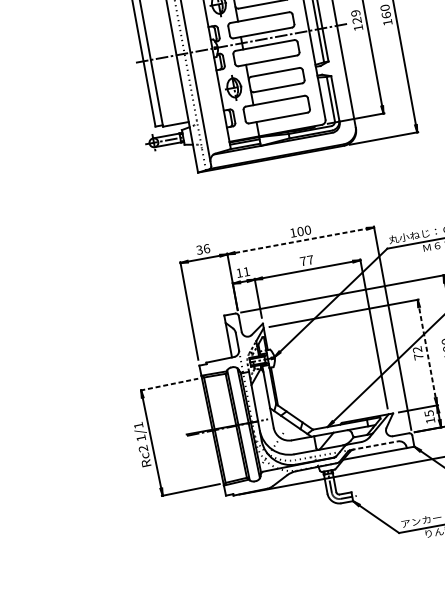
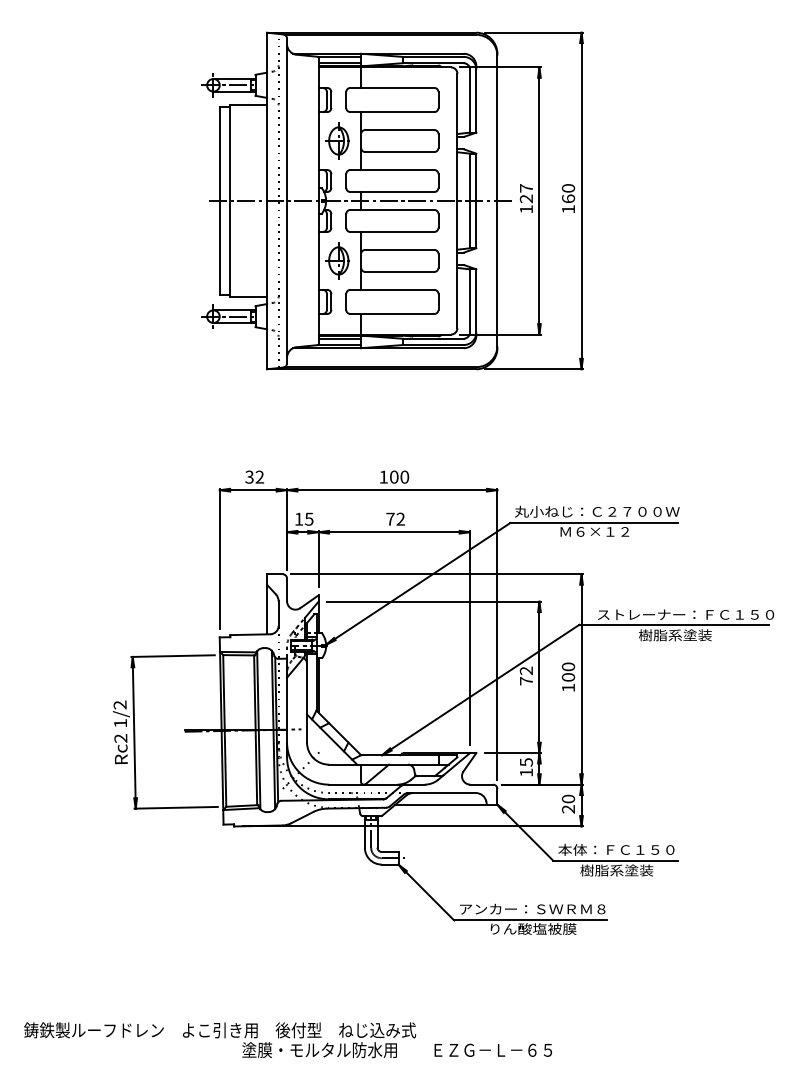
text: (355, 13) -> (525, 188), 129 -> 127
line: (301, 241) -> (392, 490), dashed -> solid
text: (206, 248) -> (259, 476), 36 -> 32
text: (310, 259) -> (400, 518), 77 -> 72
text: (246, 271) -> (309, 518), 11 -> 15
line: (427, 352) -> (539, 677), dashed -> solid
line: (169, 384) -> (173, 656), dashed -> solid
text: (138, 425) -> (119, 704), 1/1 -> 1/2
line: (374, 445) -> (442, 793), dashed -> solid

